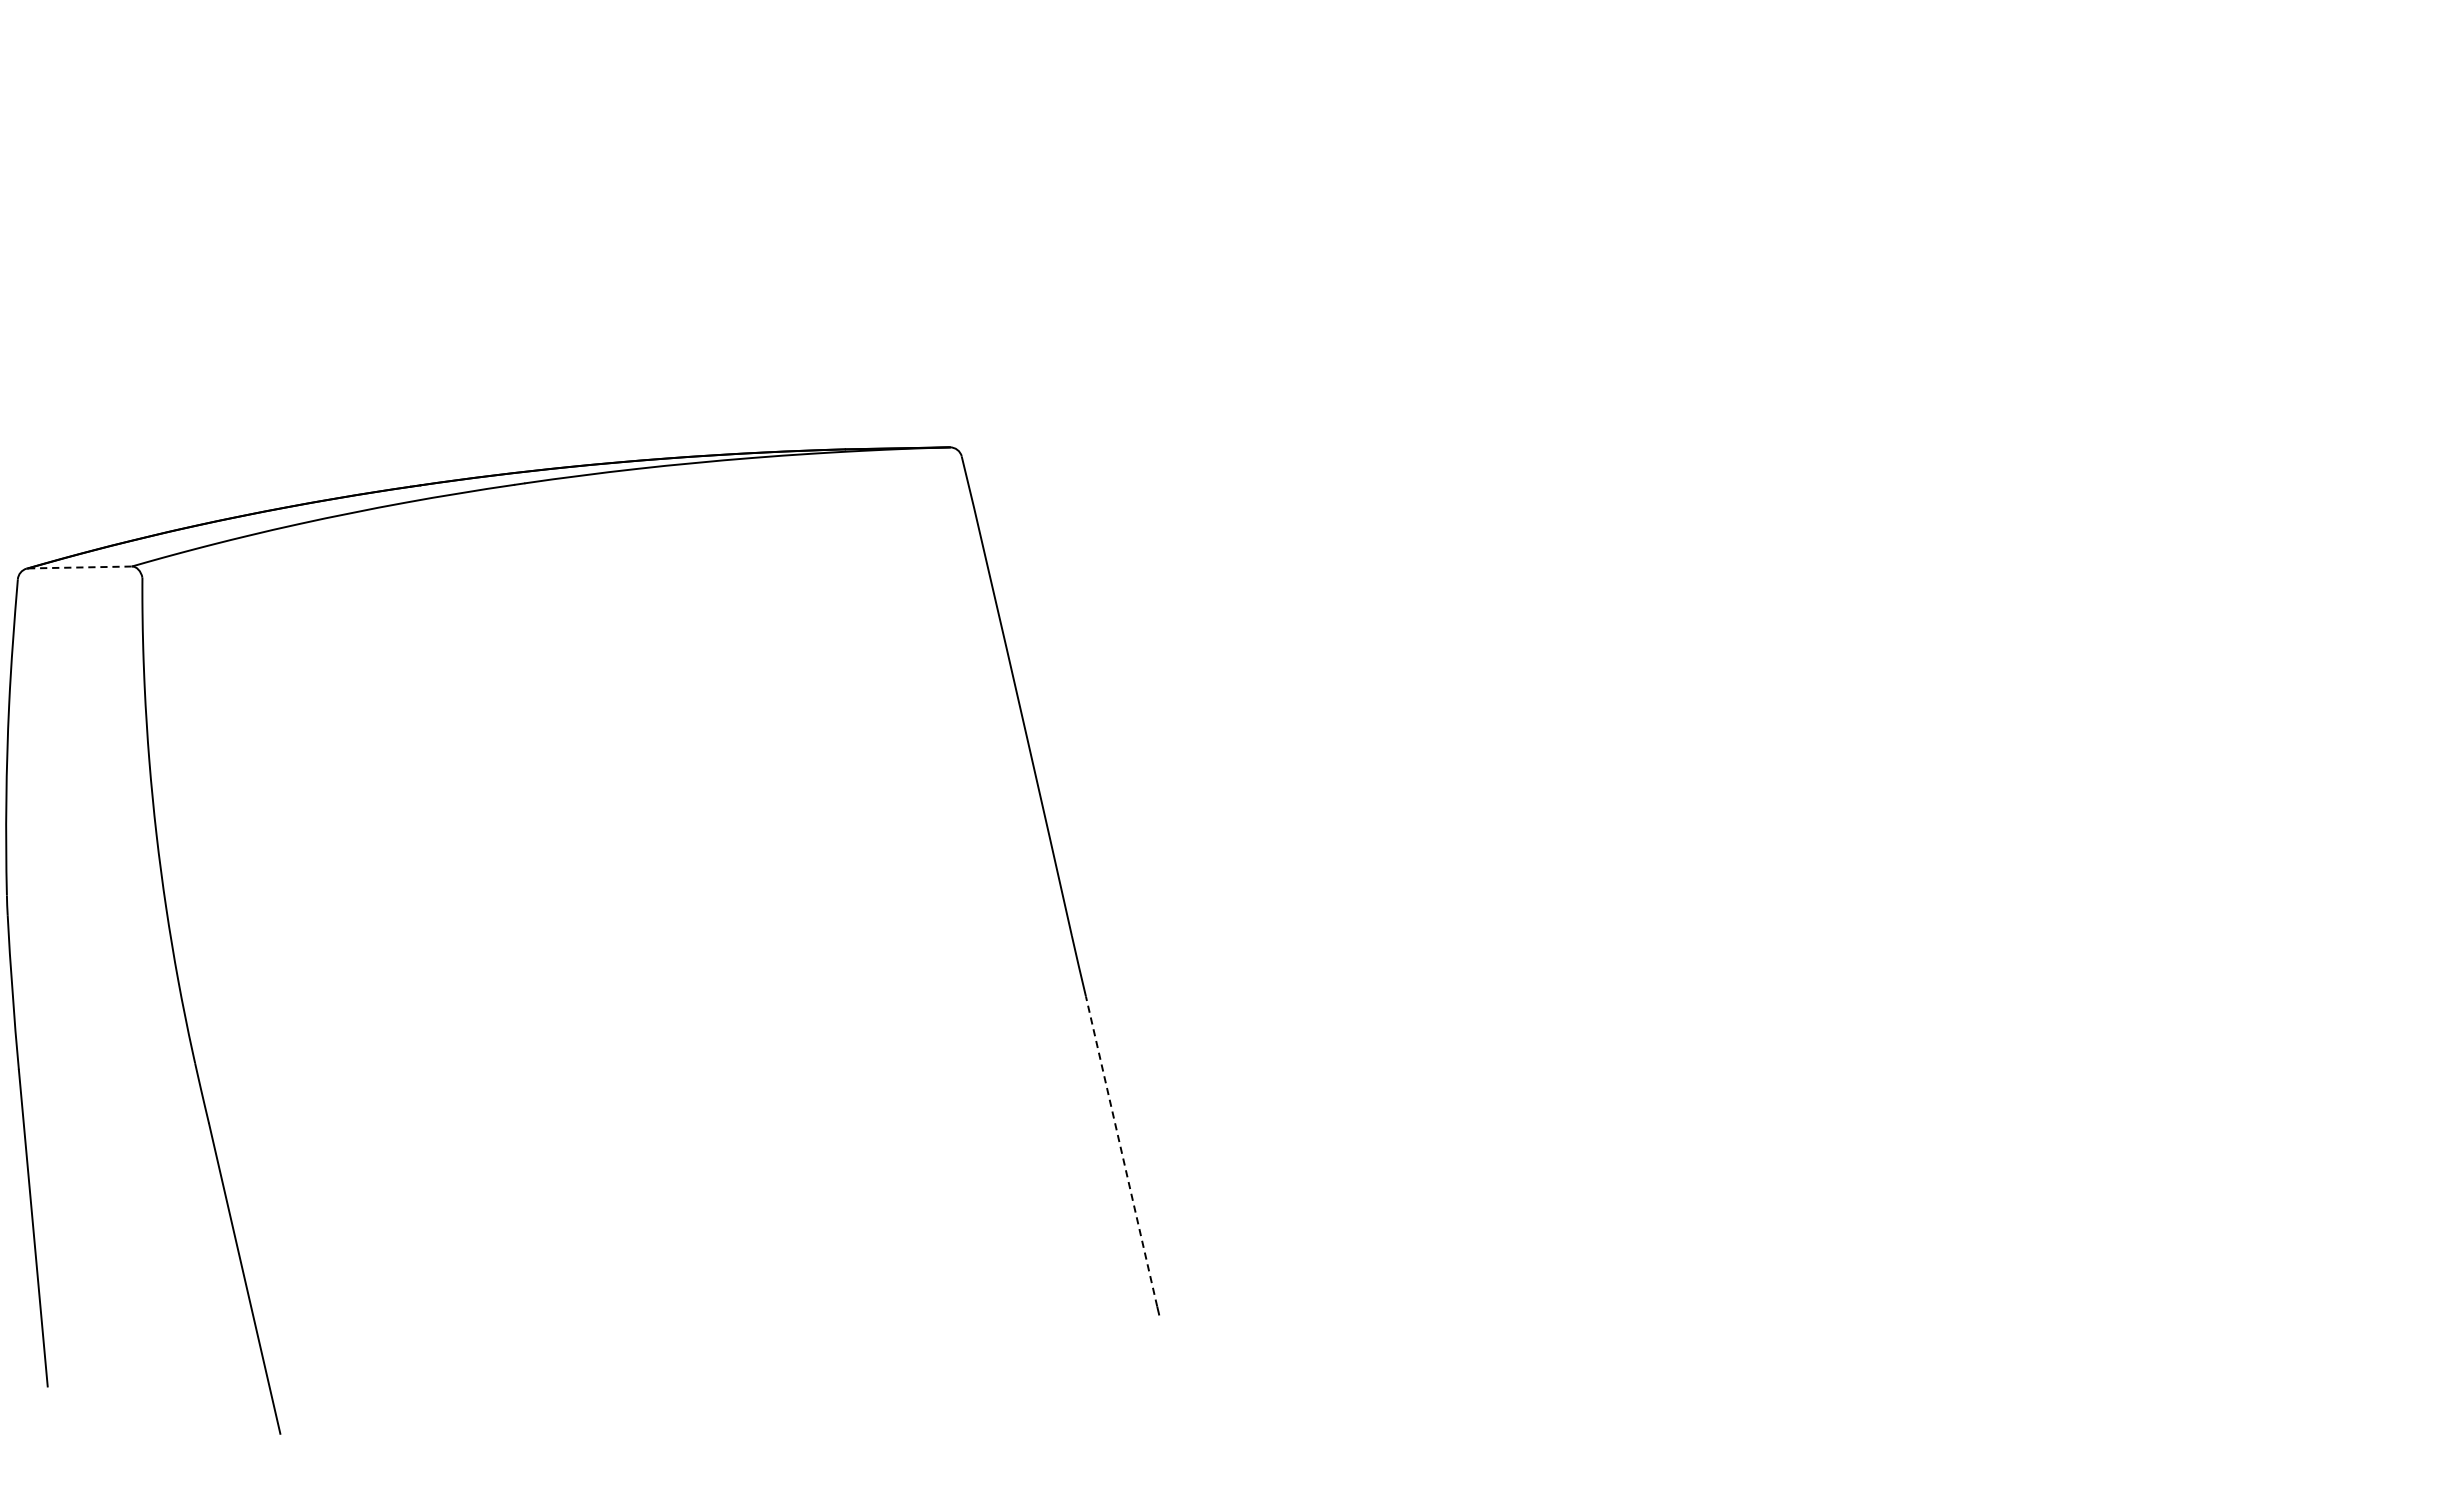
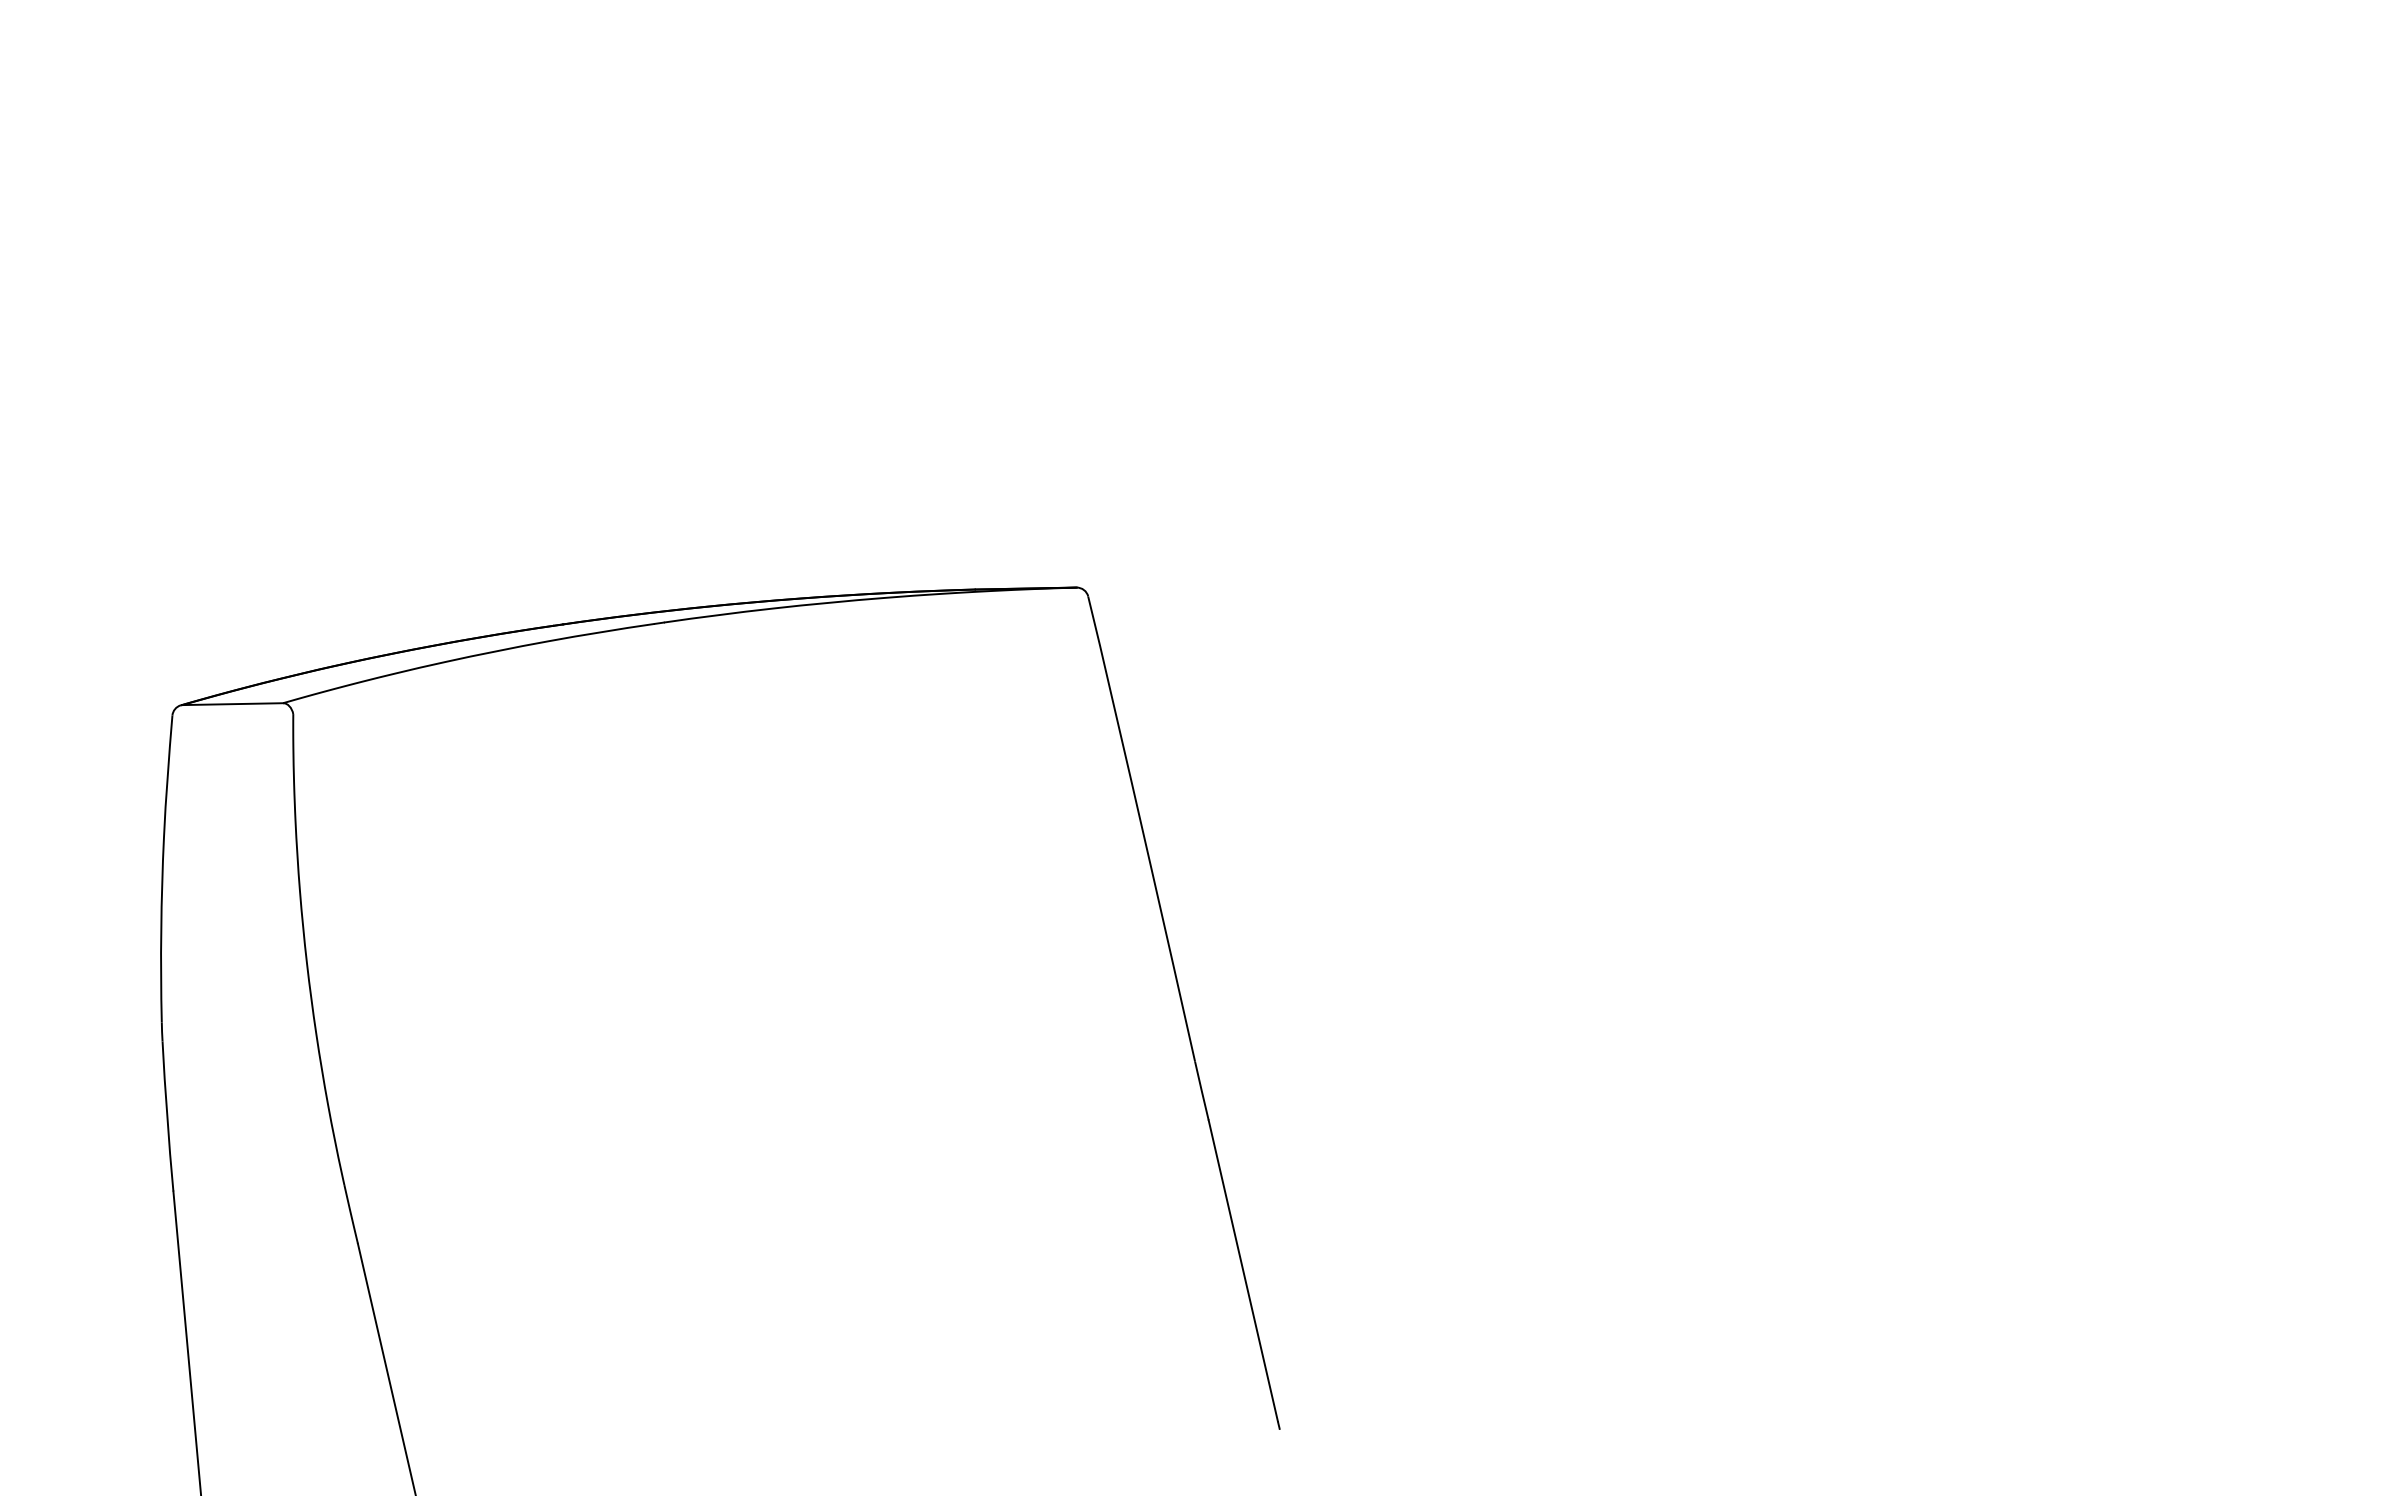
line: (80, 567) -> (233, 704), dashed -> solid
line: (1121, 1151) -> (1243, 1270), dashed -> solid

